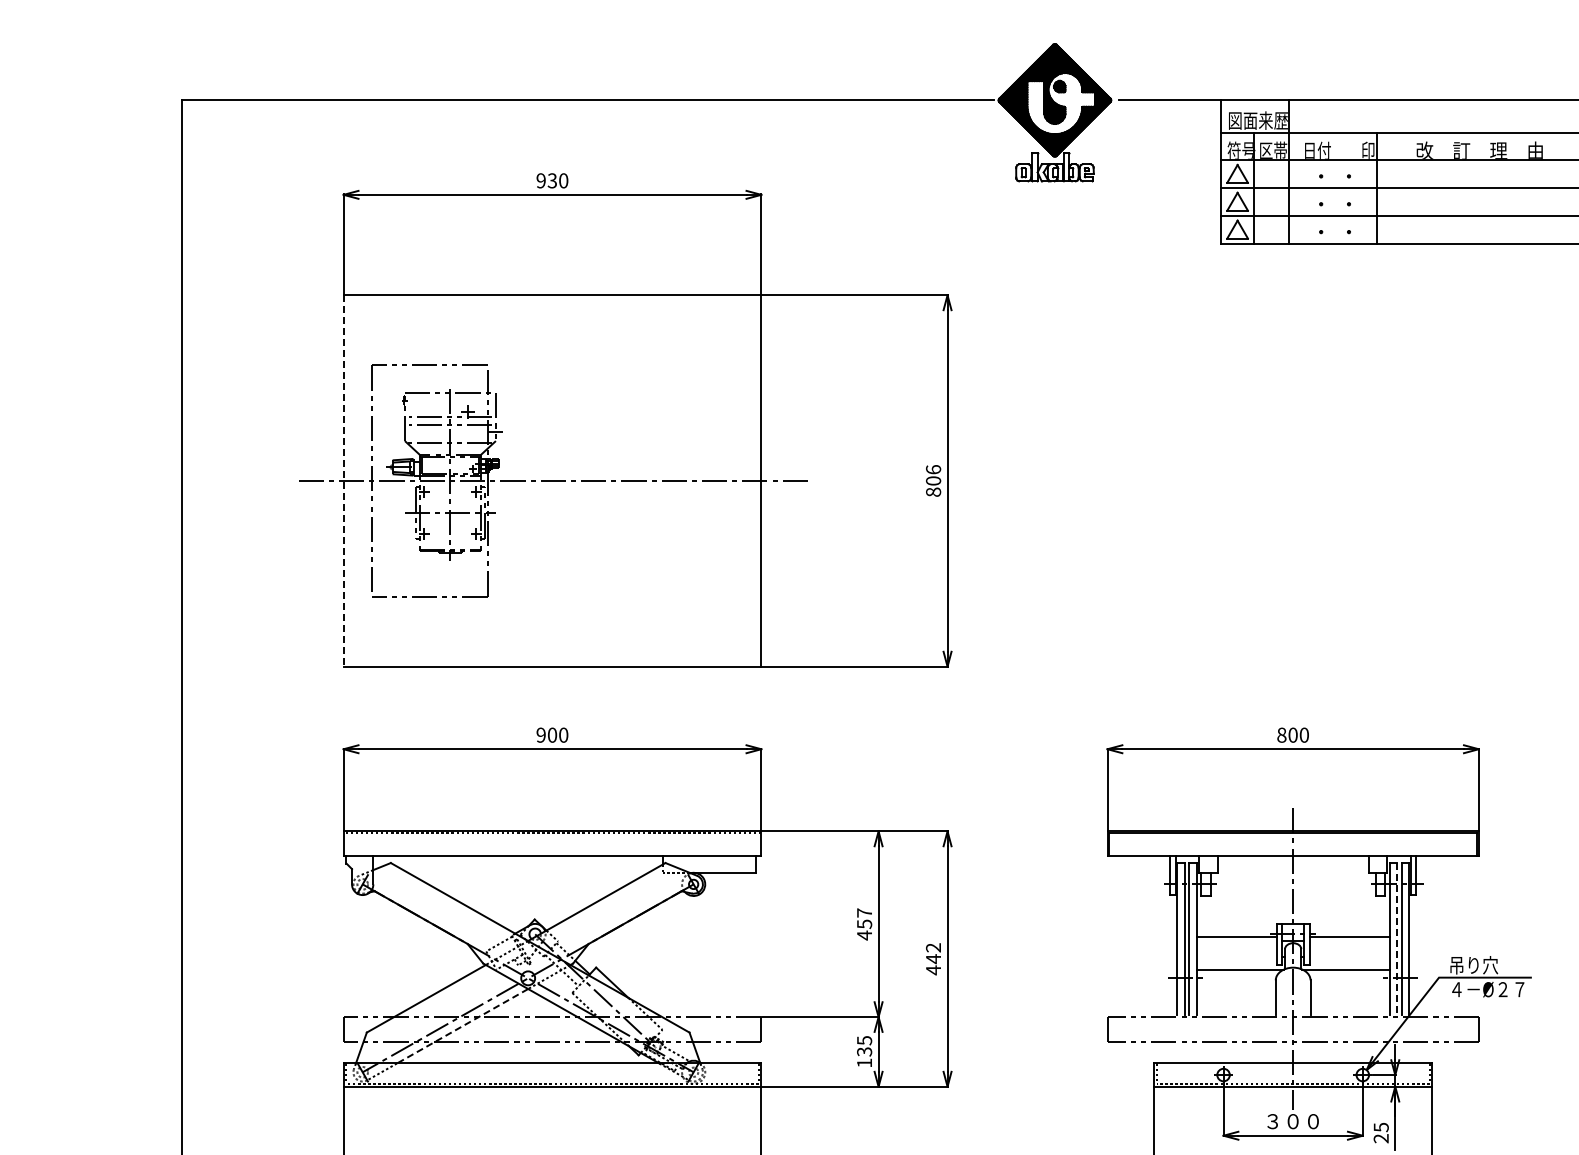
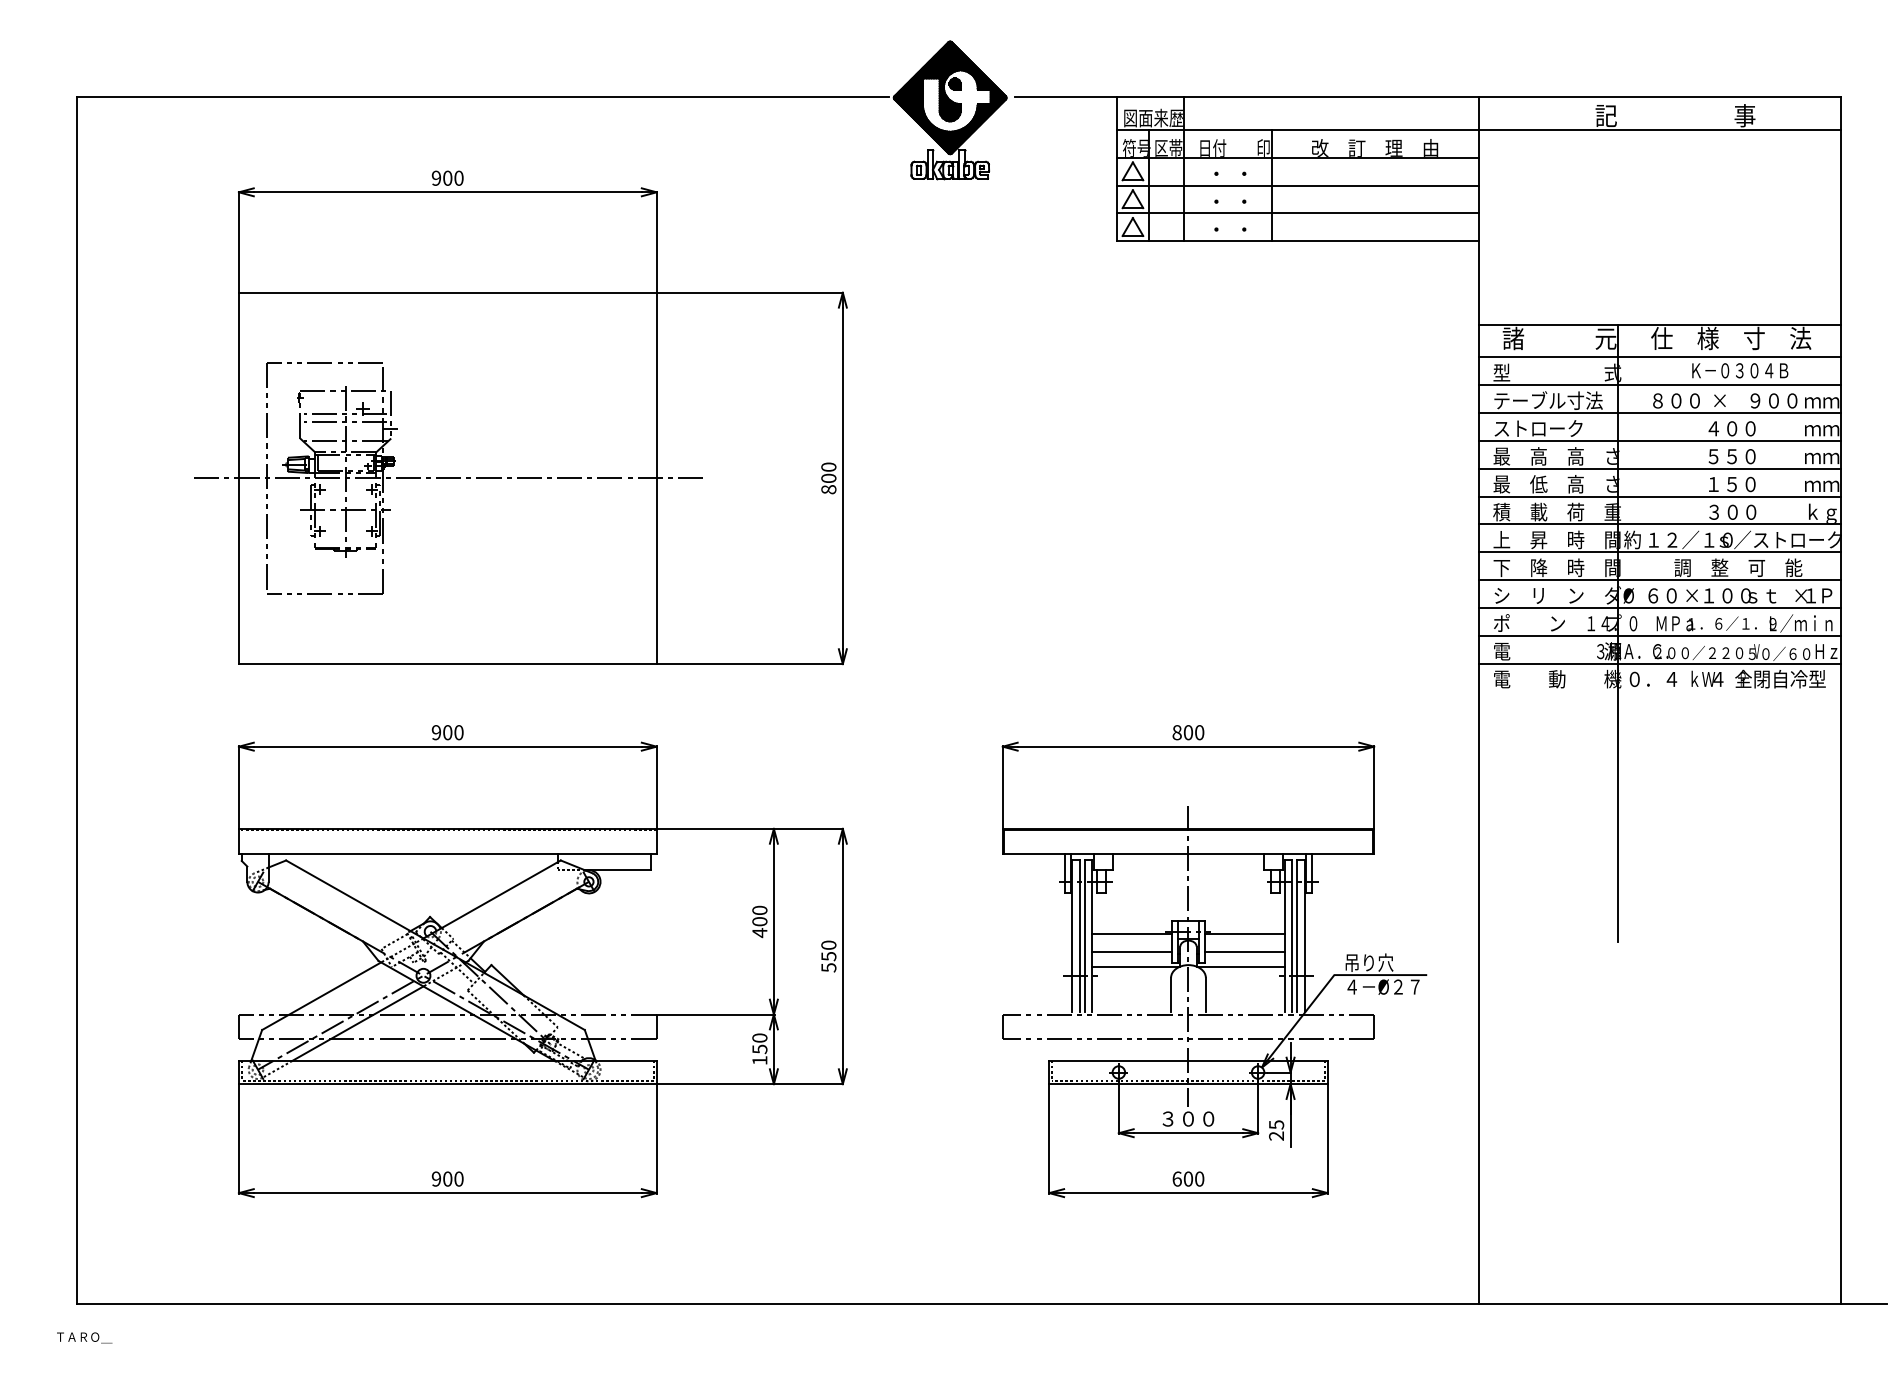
text: (552, 180) -> (447, 177), 930 -> 900
text: (933, 469) -> (828, 466), 806 -> 800
line: (343, 481) -> (238, 478), dashed -> solid
text: (864, 918) -> (759, 915), 457 -> 400
line: (1397, 939) -> (1292, 936), dashed -> solid
line: (1236, 955) -> (1131, 952), added
line: (1349, 955) -> (1244, 952), added
text: (933, 959) -> (828, 956), 442 -> 550
line: (462, 1026) -> (357, 1023), dashed -> solid
text: (864, 1046) -> (759, 1043), 135 -> 150

